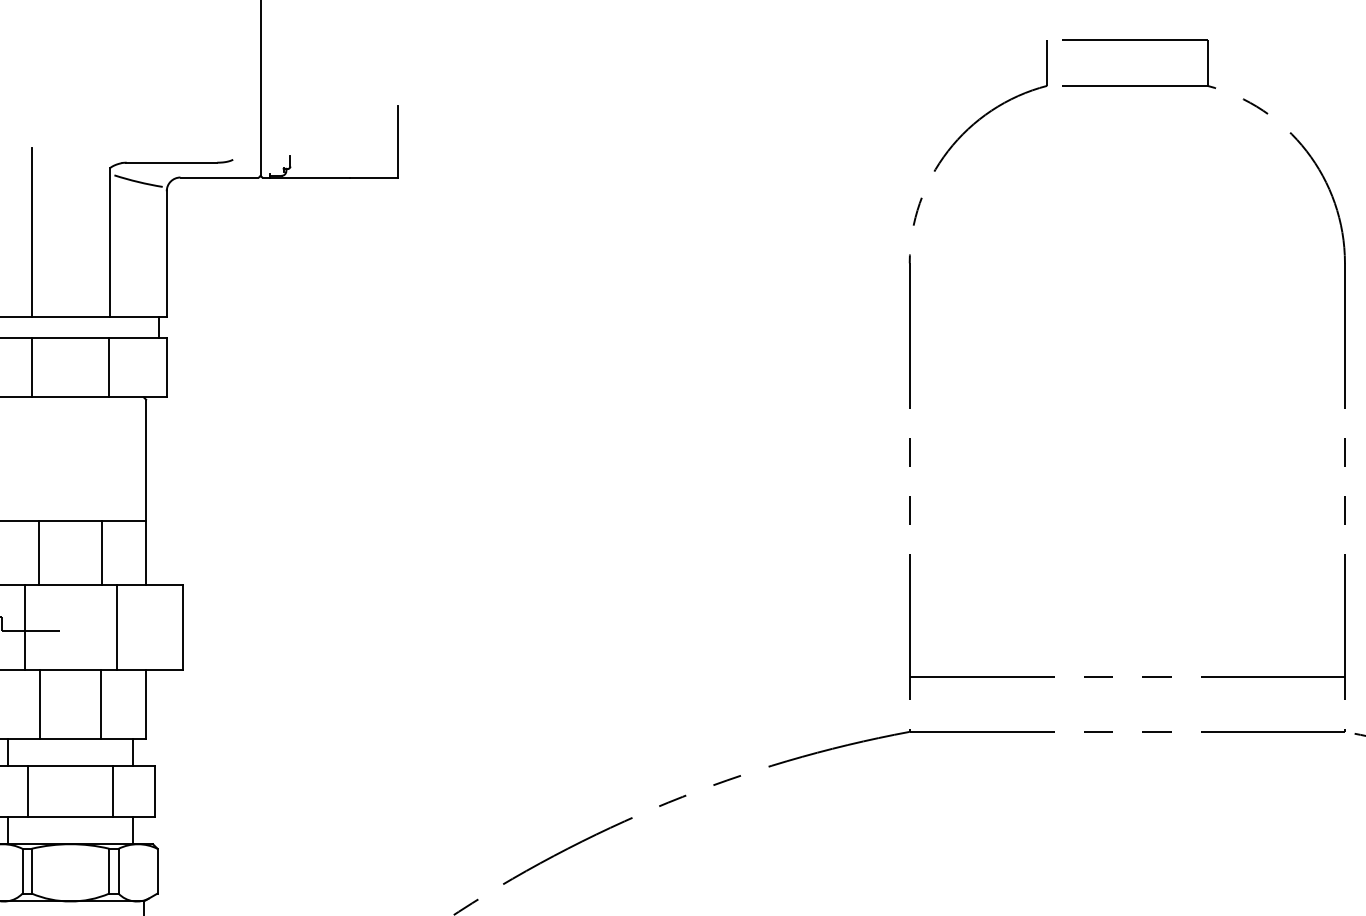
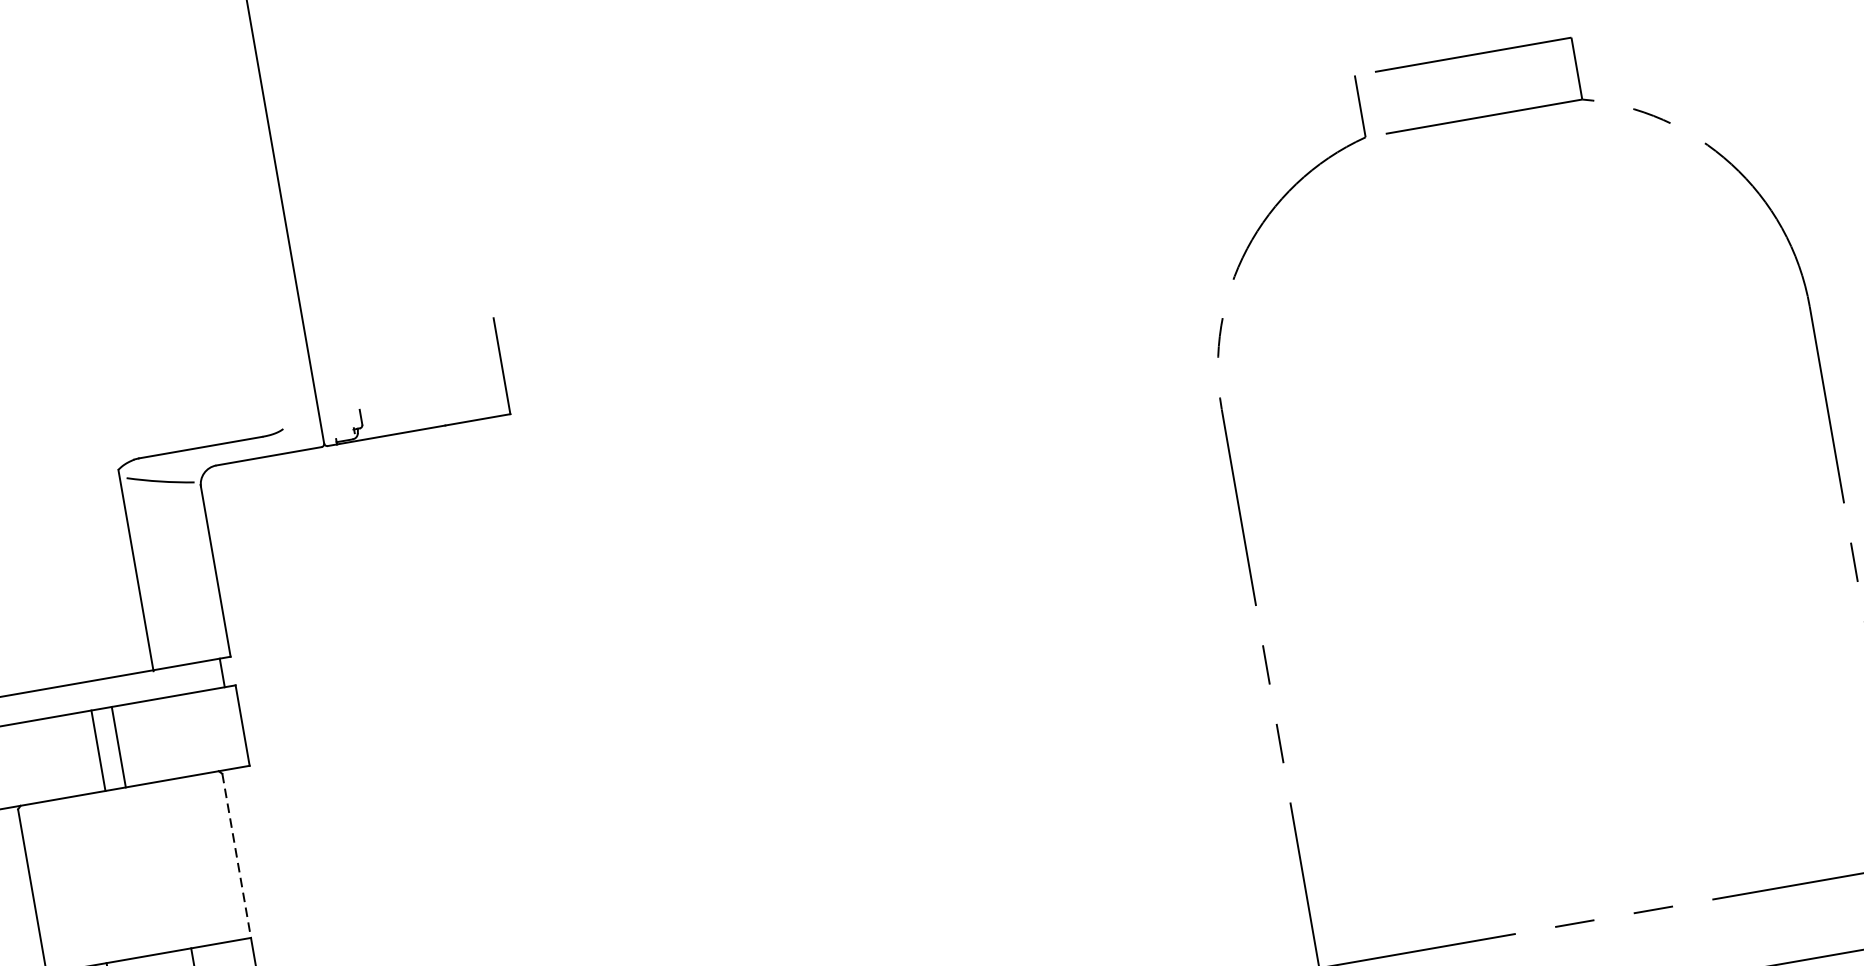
line: (31, 232) -> (28, 574), removed
line: (32, 367) -> (119, 746), moved
line: (109, 367) -> (99, 750), moved
line: (146, 460) -> (237, 855), solid -> dashed

